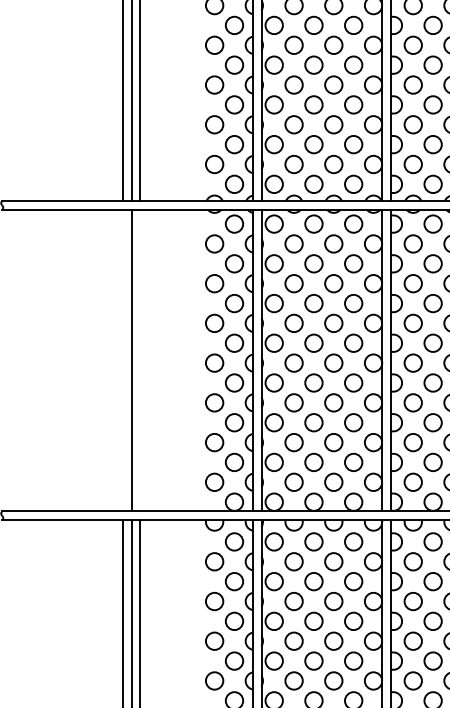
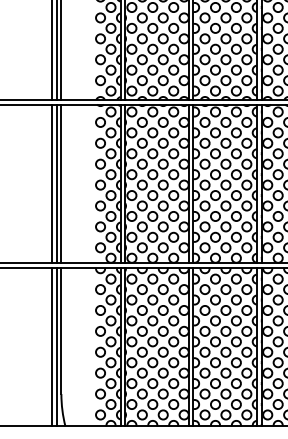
line: (123, 360) -> (52, 183), added
line: (140, 360) -> (61, 183), added

